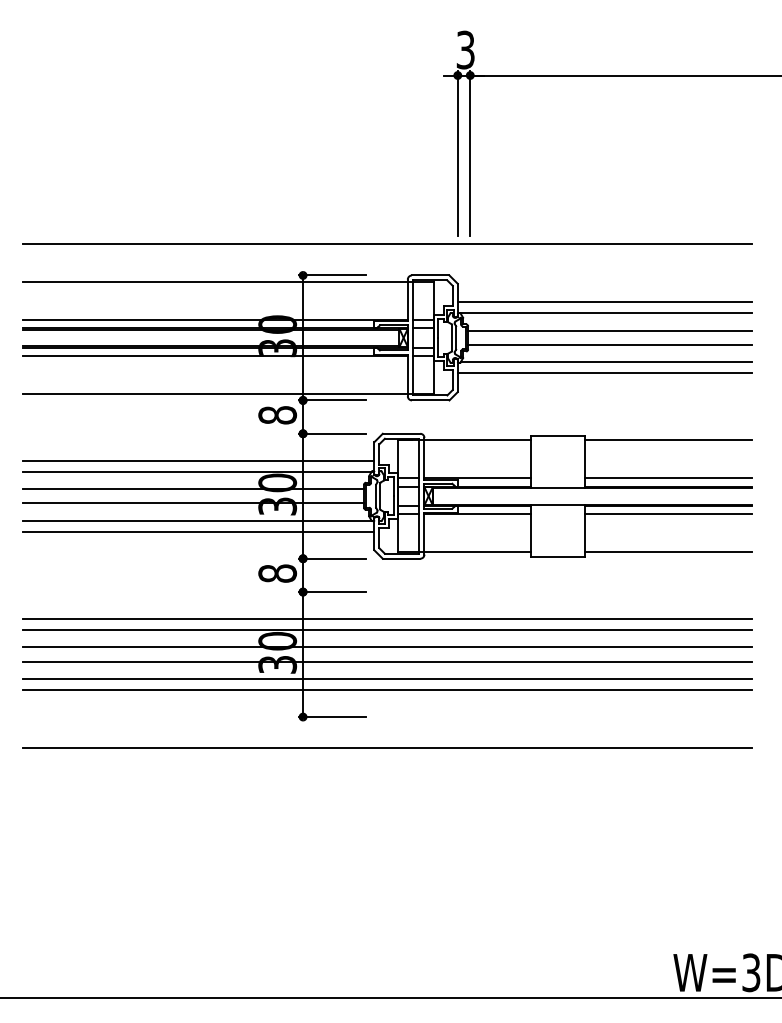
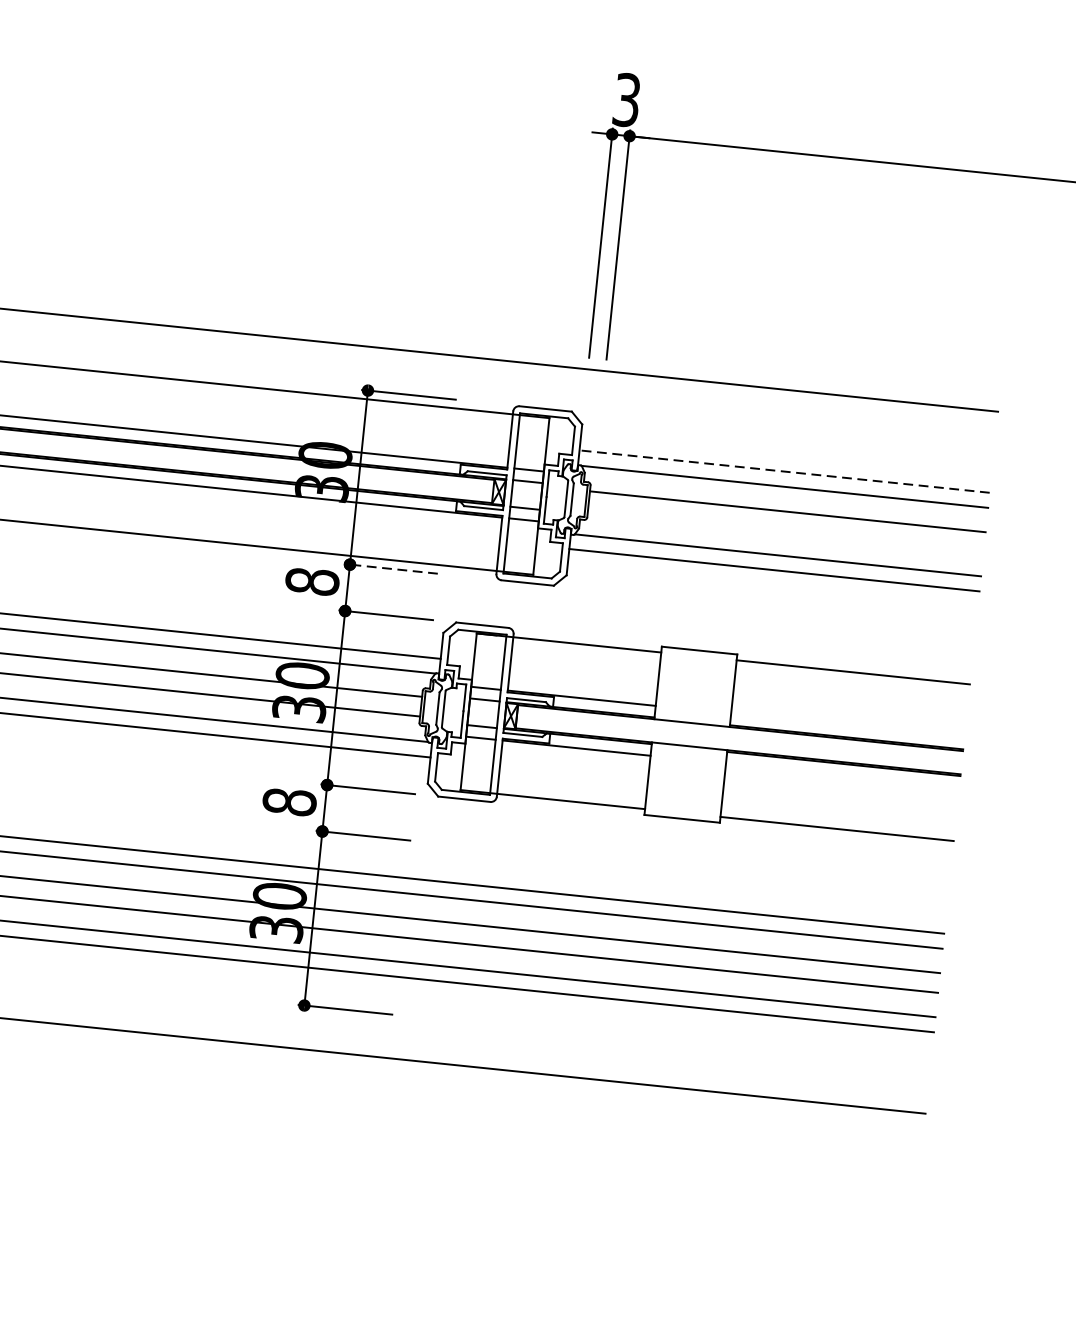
line: (604, 302) -> (783, 471), solid -> dashed
line: (610, 344) -> (786, 530), removed
line: (332, 400) -> (390, 568), solid -> dashed
line: (668, 478) -> (847, 725), removed
line: (668, 514) -> (842, 776), removed

